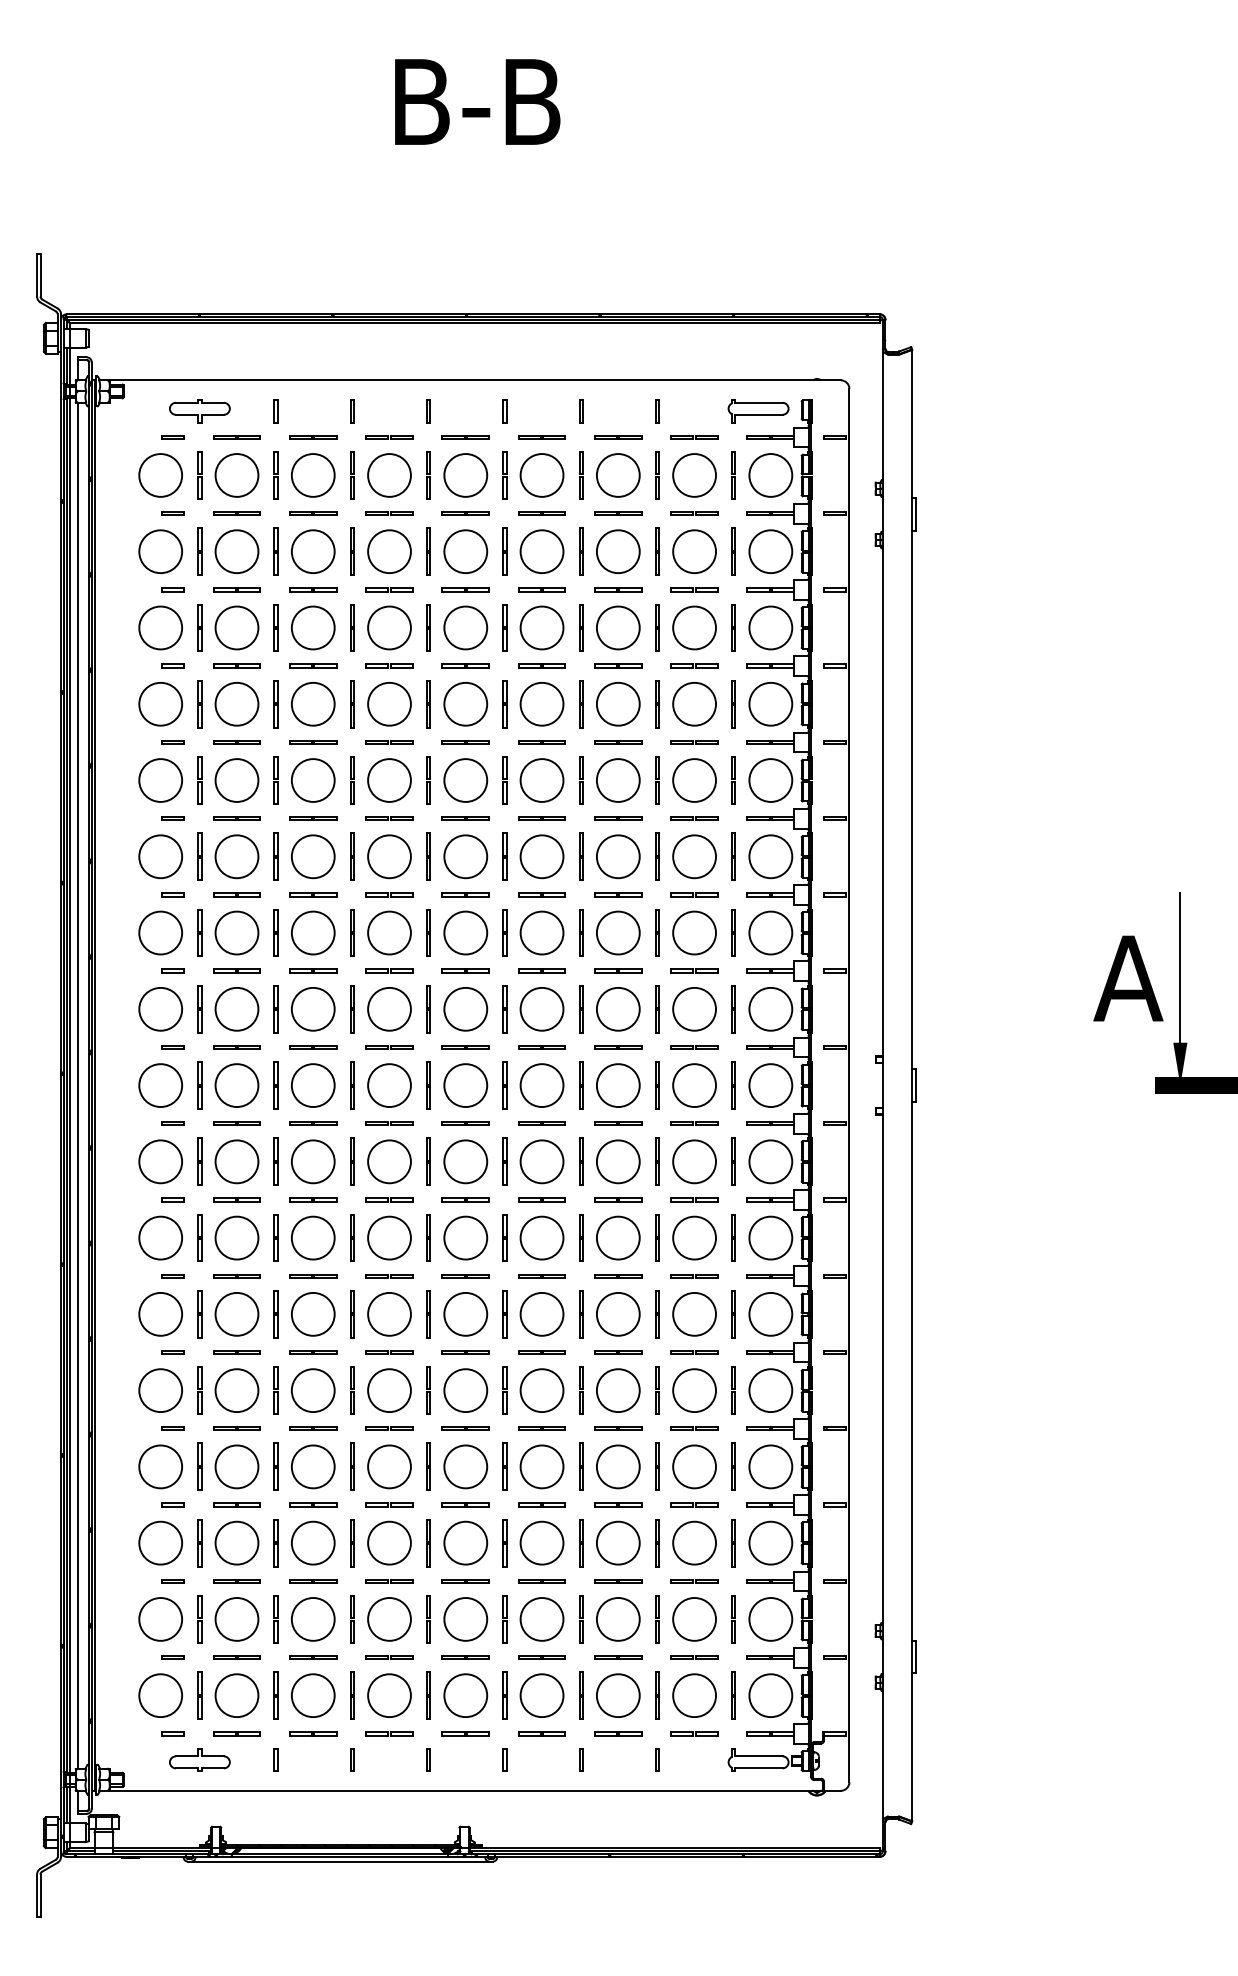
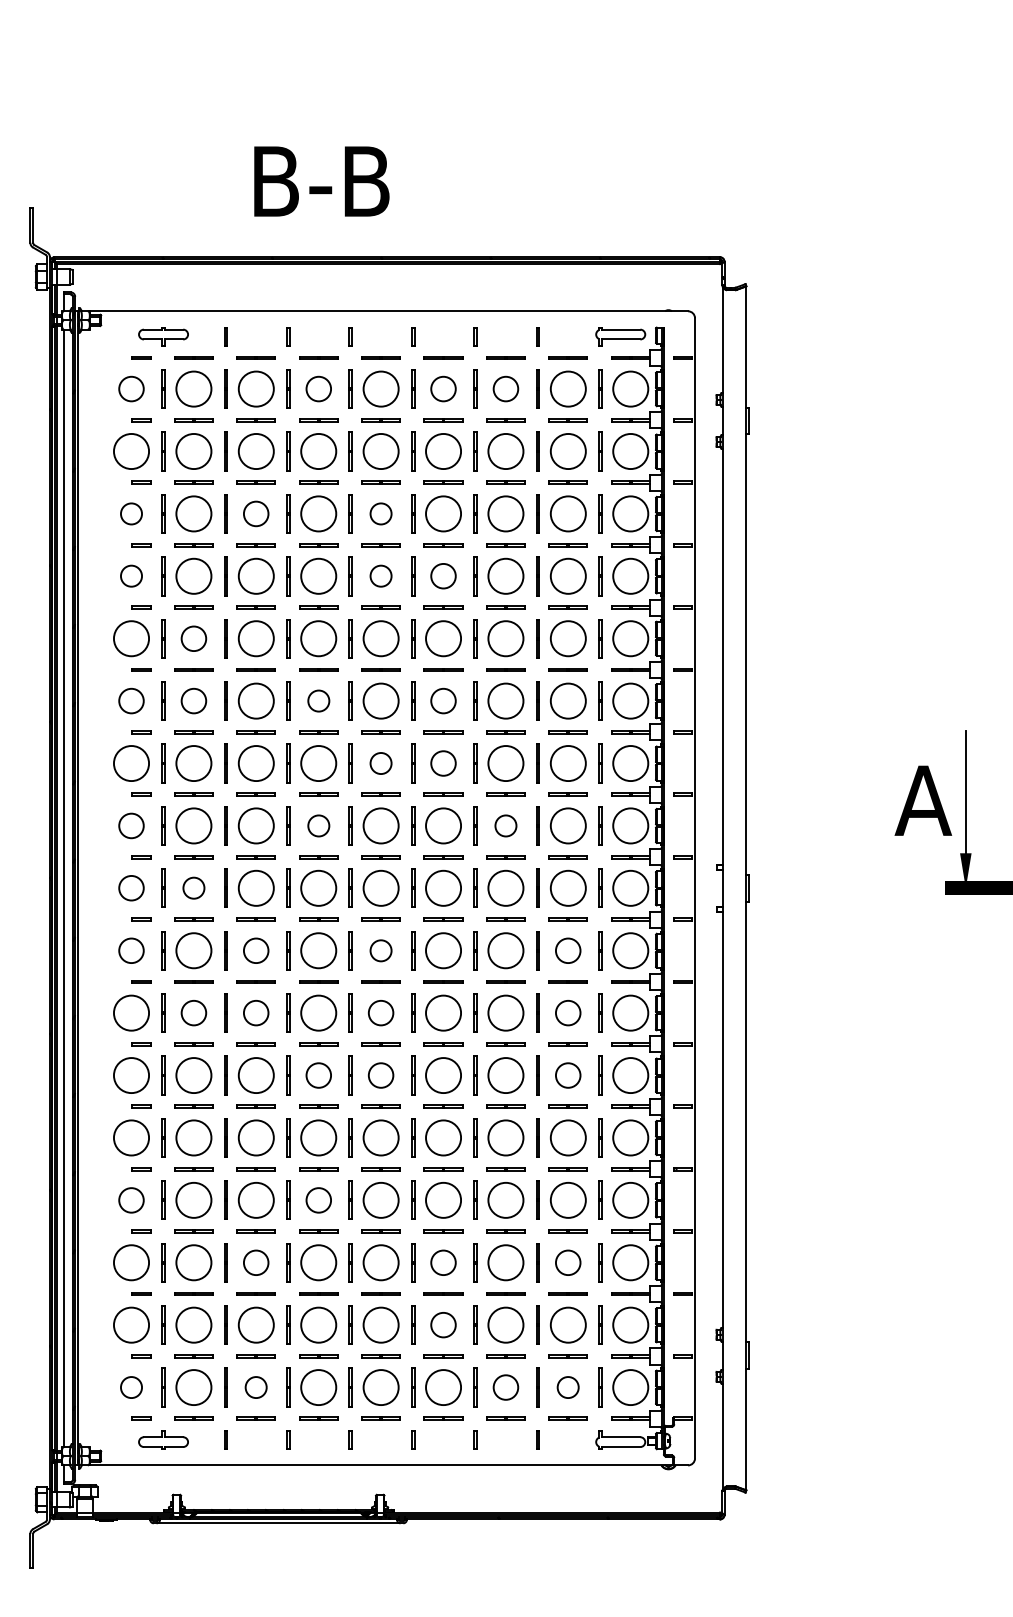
text: (477, 101) -> (321, 181), moved
circle: (160, 474) -> (131, 388), size x0.7
circle: (389, 474) -> (318, 388), size x0.7
circle: (542, 474) -> (443, 388), size x0.7
circle: (617, 474) -> (505, 388), size x0.7
circle: (160, 627) -> (131, 513), size x0.6
circle: (312, 627) -> (255, 513), size x0.7
circle: (465, 627) -> (380, 513), size x0.6
circle: (160, 703) -> (131, 575), size x0.6
circle: (465, 703) -> (380, 575), size x0.6
circle: (542, 703) -> (443, 575), size x0.7
circle: (236, 780) -> (193, 638), size x0.7
circle: (160, 856) -> (131, 700), size x0.7
circle: (236, 856) -> (193, 700), size x0.7
circle: (389, 856) -> (318, 700), size x0.6
circle: (542, 856) -> (443, 700), size x0.7
circle: (465, 933) -> (380, 763), size x0.6
circle: (542, 933) -> (443, 763), size x0.7
circle: (160, 1008) -> (131, 825), size x0.7
circle: (389, 1008) -> (318, 825), size x0.6
circle: (617, 1008) -> (505, 825), size x0.6
circle: (160, 1084) -> (131, 887), size x0.7
circle: (236, 1084) -> (193, 887), size x0.6
circle: (160, 1161) -> (131, 950), size x0.7
circle: (312, 1161) -> (255, 950), size x0.7
circle: (465, 1161) -> (380, 950), size x0.6
circle: (693, 1161) -> (567, 950), size x0.7
circle: (236, 1237) -> (193, 1012), size x0.7
circle: (312, 1237) -> (255, 1012), size x0.7
circle: (465, 1237) -> (380, 1012), size x0.7
circle: (693, 1237) -> (567, 1012), size x0.7
circle: (389, 1314) -> (318, 1075), size x0.7
circle: (465, 1314) -> (380, 1075), size x0.7
circle: (693, 1314) -> (567, 1075), size x0.7
circle: (160, 1467) -> (131, 1200), size x0.7
circle: (389, 1467) -> (318, 1200), size x0.7
circle: (312, 1542) -> (255, 1262), size x0.7
circle: (542, 1542) -> (443, 1262), size x0.7
circle: (693, 1542) -> (567, 1262), size x0.7
circle: (542, 1618) -> (443, 1324), size x0.7
circle: (160, 1695) -> (131, 1387), size x0.6
circle: (312, 1695) -> (255, 1387), size x0.6
circle: (617, 1695) -> (505, 1387), size x0.7
circle: (693, 1695) -> (567, 1387), size x0.6

